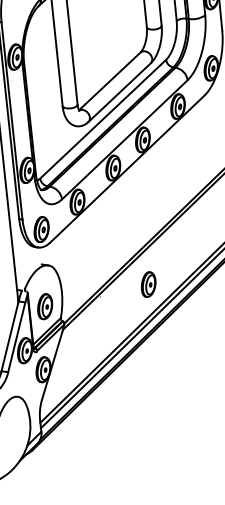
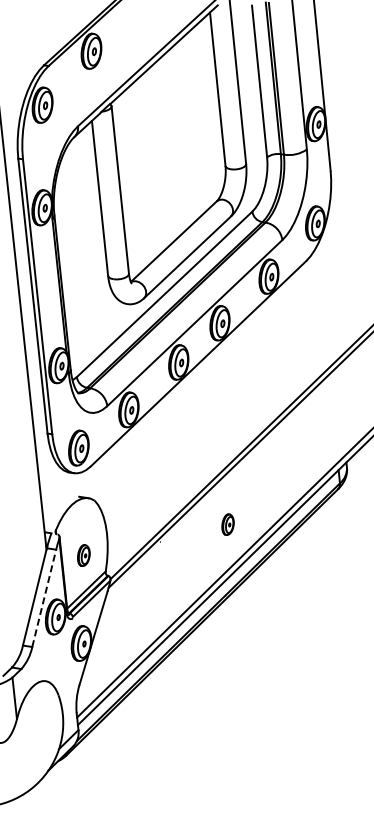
part: (148, 284) -> (227, 524), size x0.6
part: (44, 306) -> (83, 555), size x0.6
line: (16, 336) -> (44, 597), solid -> dashed

